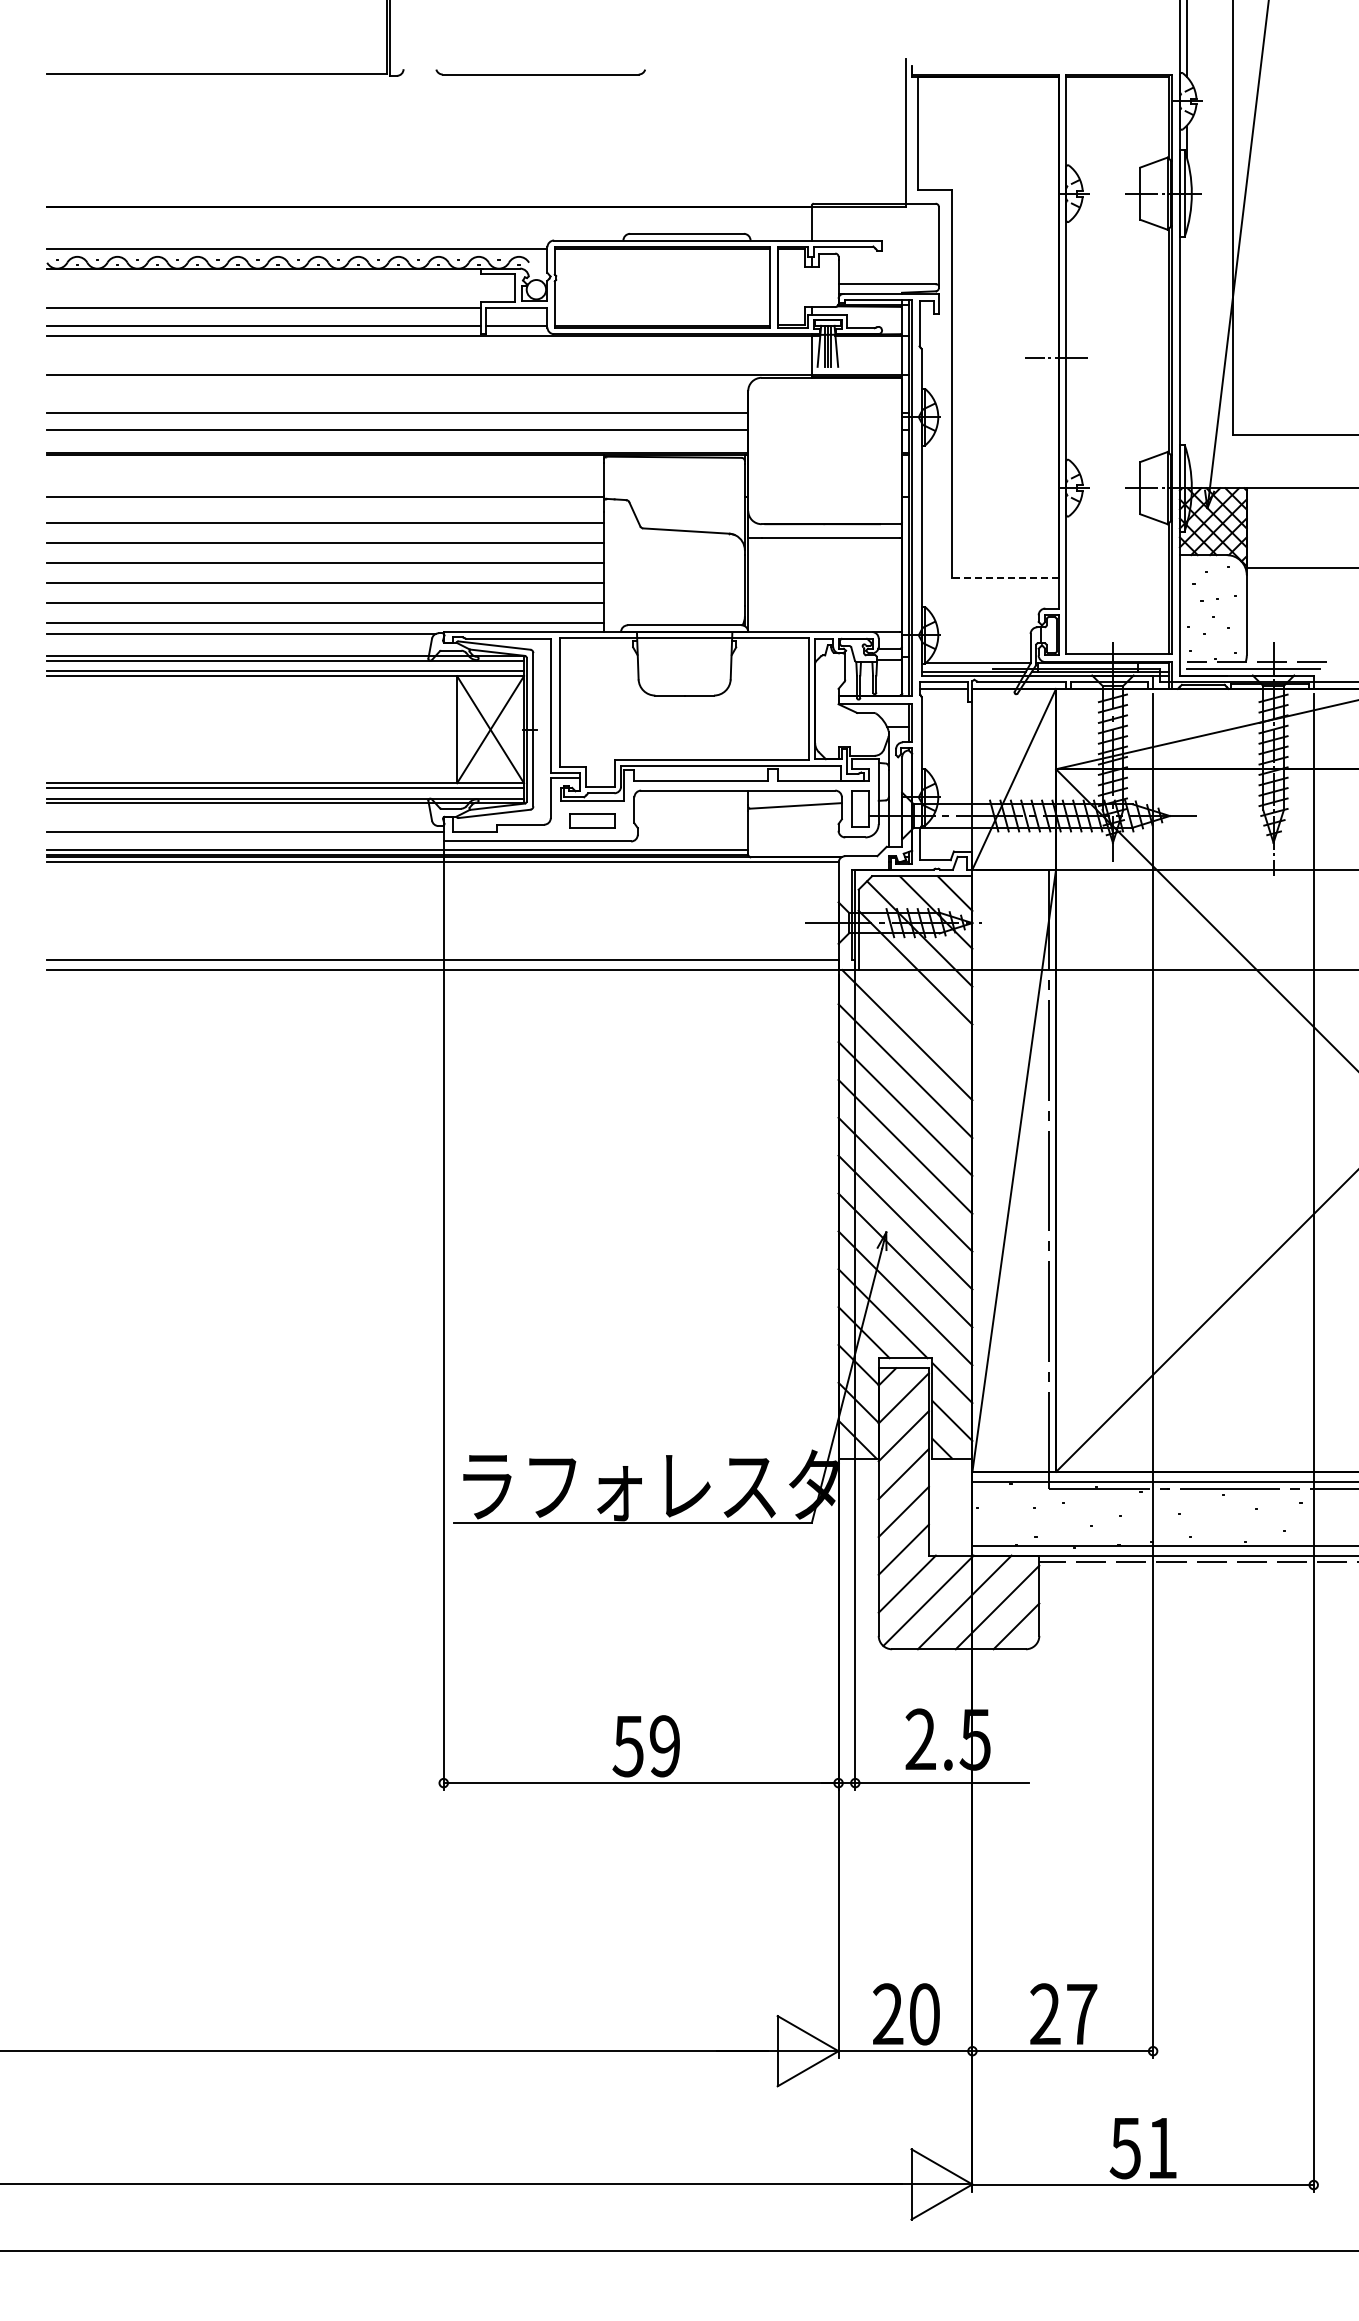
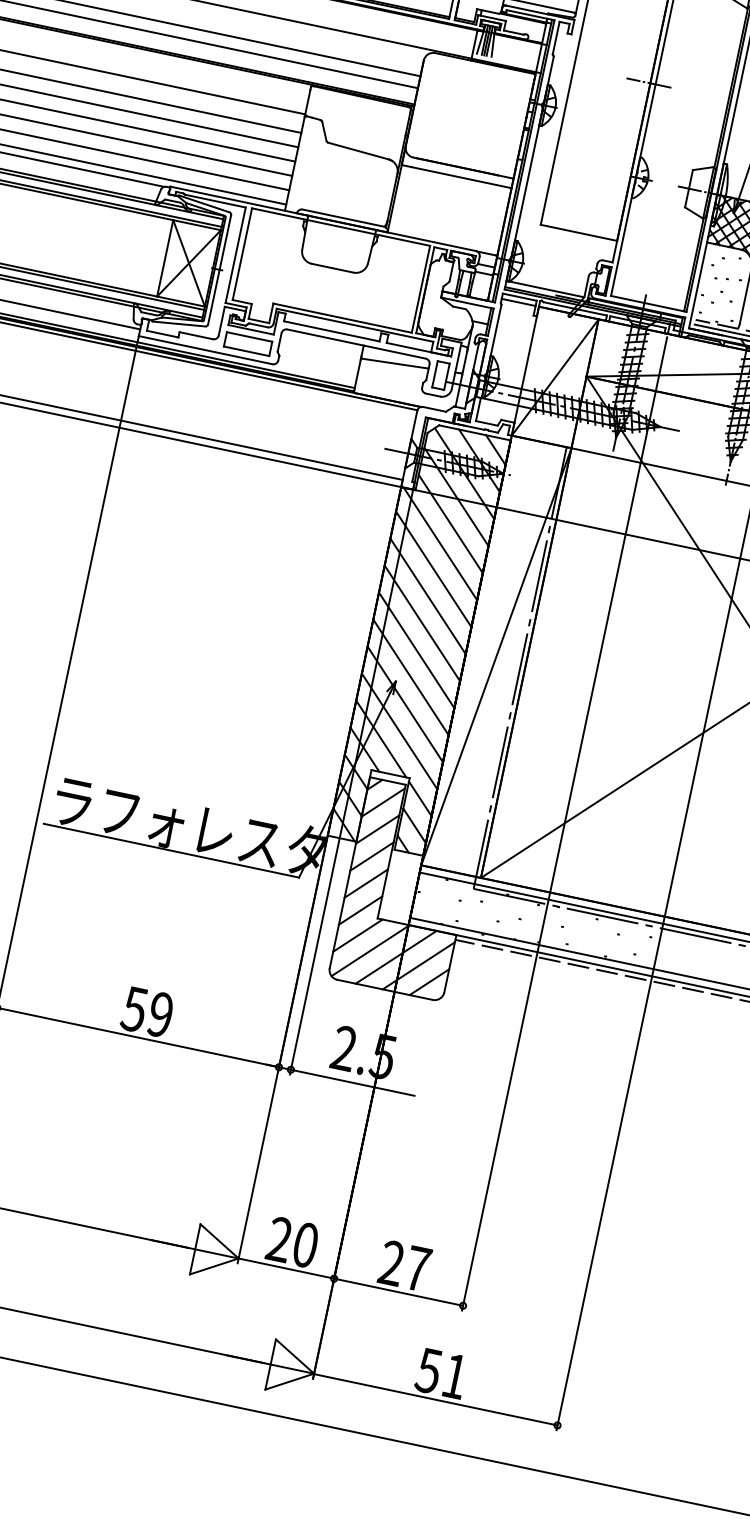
line: (1005, 578) -> (579, 232), dashed -> solid
part: (592, 820) -> (248, 343), size x1.43
line: (915, 1005) -> (450, 524), added

